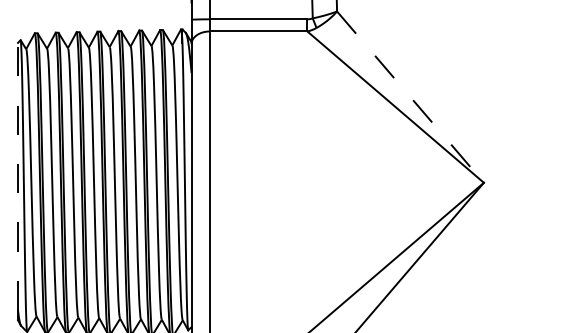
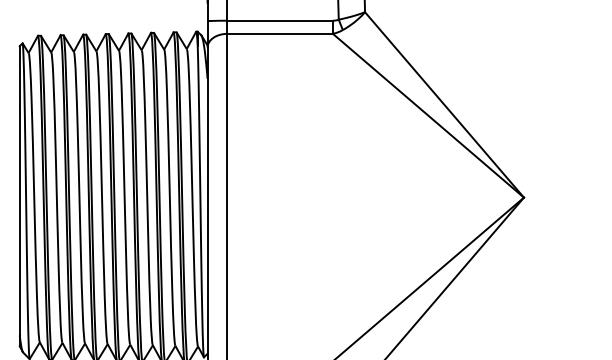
line: (410, 97) -> (444, 105), dashed -> solid
line: (17, 176) -> (19, 190), dashed -> solid

